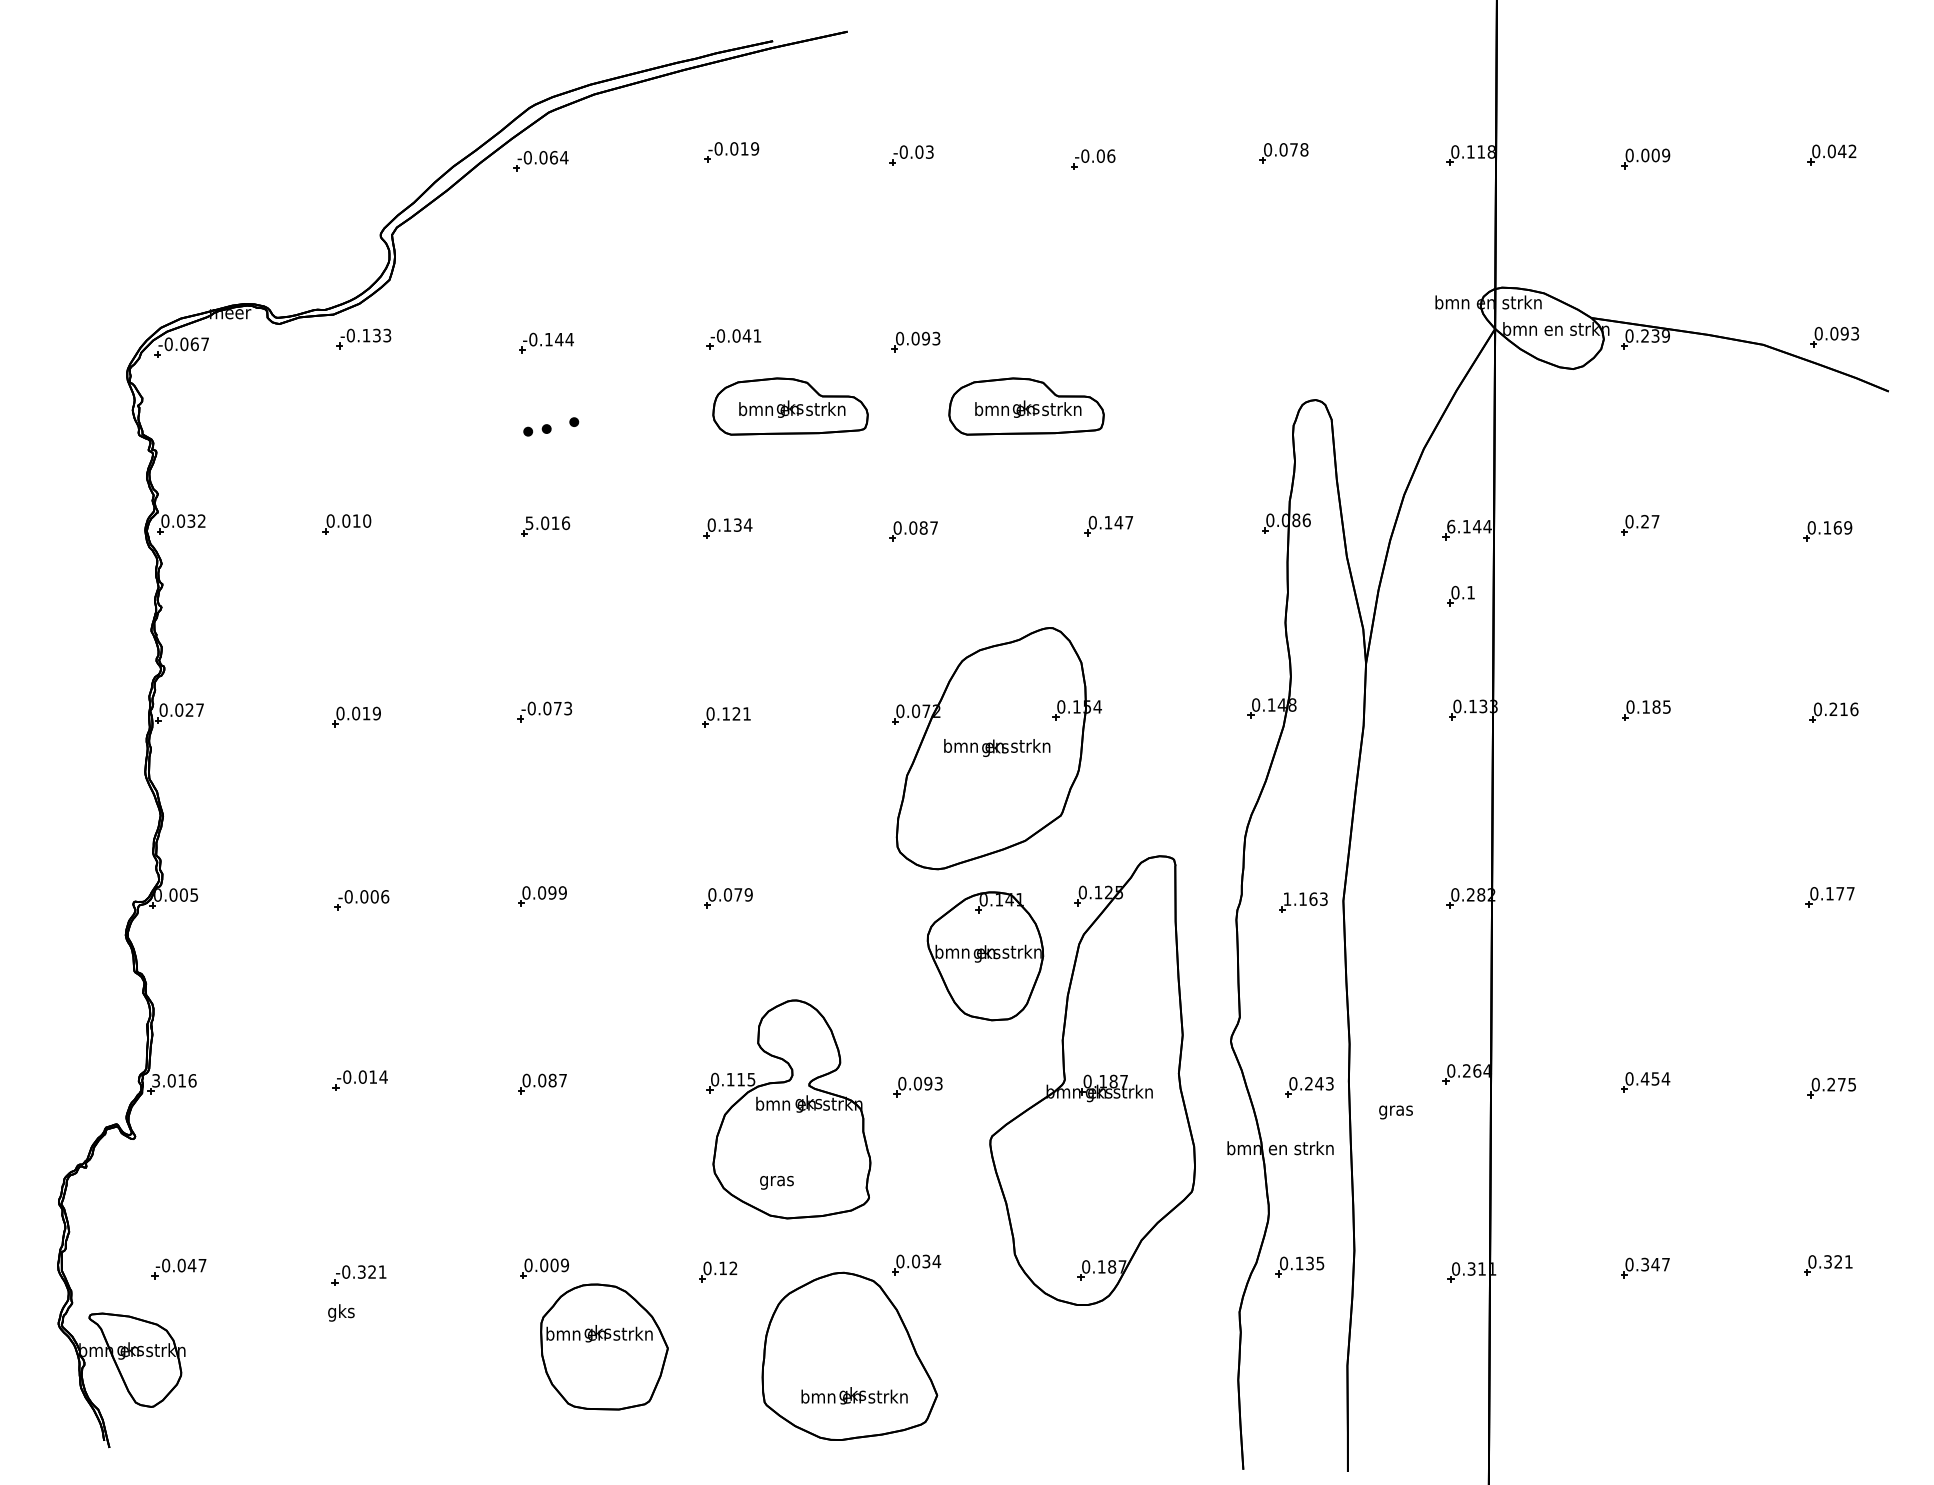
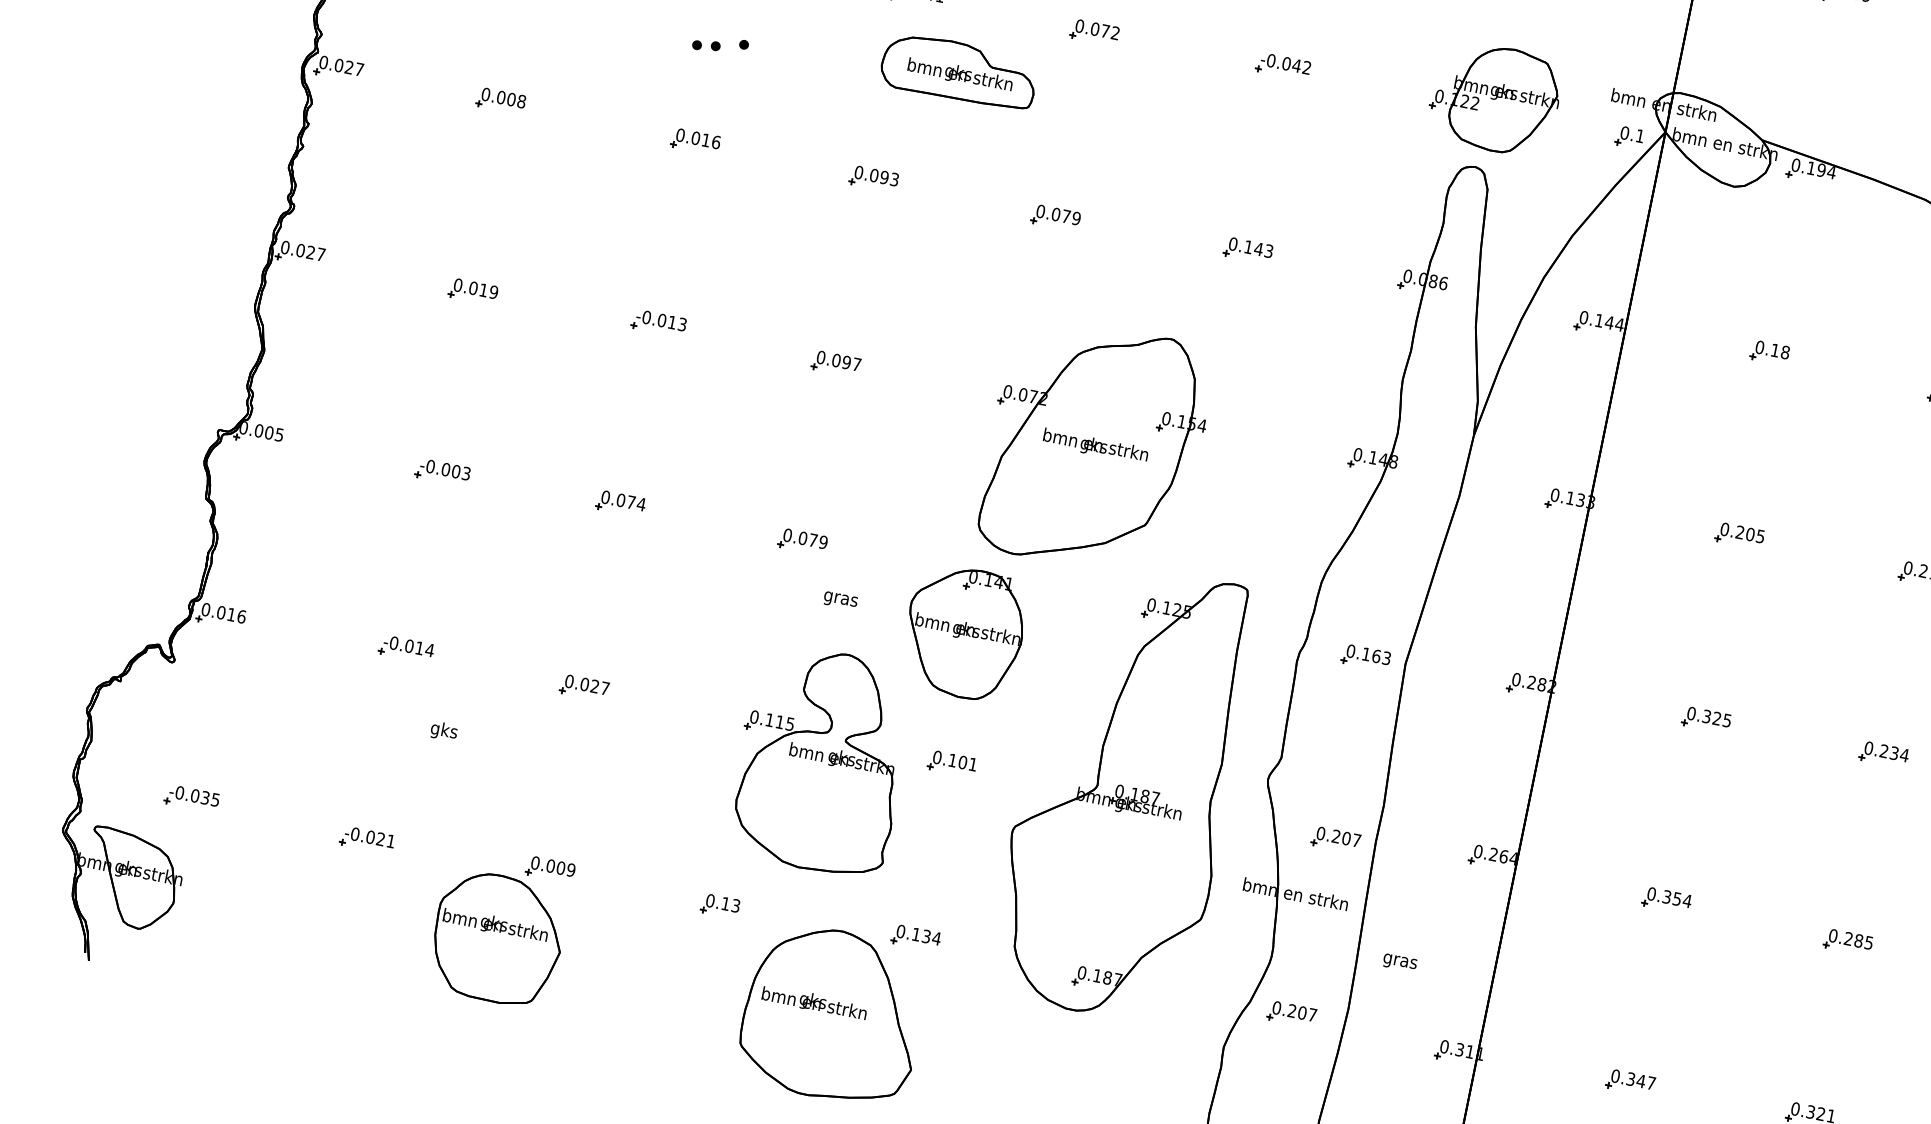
part: (1321, 328) -> (1495, 98), added
text: (1655, 335) -> (1821, 169), 0.239 -> 0.194
text: (931, 338) -> (1110, 32), 0.093 -> 0.072
part: (1107, 338) -> (1283, 66), added
part: (1026, 406) -> (1190, 117), removed
text: (196, 520) -> (354, 67), 0.032 -> 0.027
text: (361, 520) -> (516, 99), 0.010 -> 0.008
text: (1650, 521) -> (1780, 351), 0.27 -> 0.18
text: (1129, 522) -> (1269, 251), 0.147 -> 0.143
text: (529, 523) -> (680, 135), 5.016 -> 0.016
text: (737, 524) -> (884, 176), 0.134 -> 0.093
text: (1451, 526) -> (1584, 317), 6.144 -> 0.144
text: (928, 527) -> (1071, 216), 0.087 -> 0.079
part: (1460, 595) -> (1629, 136), moved
text: (1651, 706) -> (1745, 532), 0.185 -> 0.205
text: (557, 708) -> (672, 322), -0.073 -> -0.013
text: (736, 713) -> (846, 362), 0.121 -> 0.097
text: (557, 892) -> (636, 502), 0.099 -> 0.074
text: (1840, 893) -> (1894, 753), 0.177 -> 0.234
text: (385, 896) -> (466, 473), -0.006 -> -0.003
part: (1649, 897) -> (1706, 719), added
text: (1287, 898) -> (1351, 650), 1.163 -> 0.163
part: (985, 956) -> (964, 633), moved
text: (1644, 1078) -> (1666, 896), 0.454 -> 0.354
text: (156, 1080) -> (206, 609), 3.016 -> 0.016
text: (552, 1080) -> (594, 686), 0.087 -> 0.027
text: (927, 1083) -> (962, 762), 0.093 -> 0.101
text: (1324, 1083) -> (1351, 839), 0.243 -> 0.207
text: (1841, 1084) -> (1858, 940), 0.275 -> 0.285
text: (1395, 1112) -> (1399, 962), moved
text: (776, 1182) -> (840, 600), moved
text: (916, 1261) -> (916, 934), 0.034 -> 0.134
text: (1309, 1263) -> (1301, 1012), 0.135 -> 0.207
text: (196, 1265) -> (209, 798), -0.047 -> -0.035
text: (733, 1268) -> (735, 905), 0.12 -> 0.13
text: (361, 1271) -> (370, 836), -0.321 -> -0.021
text: (341, 1312) -> (444, 731), moved
part: (604, 1346) -> (498, 938), moved
text: (854, 1395) -> (814, 1002), moved

